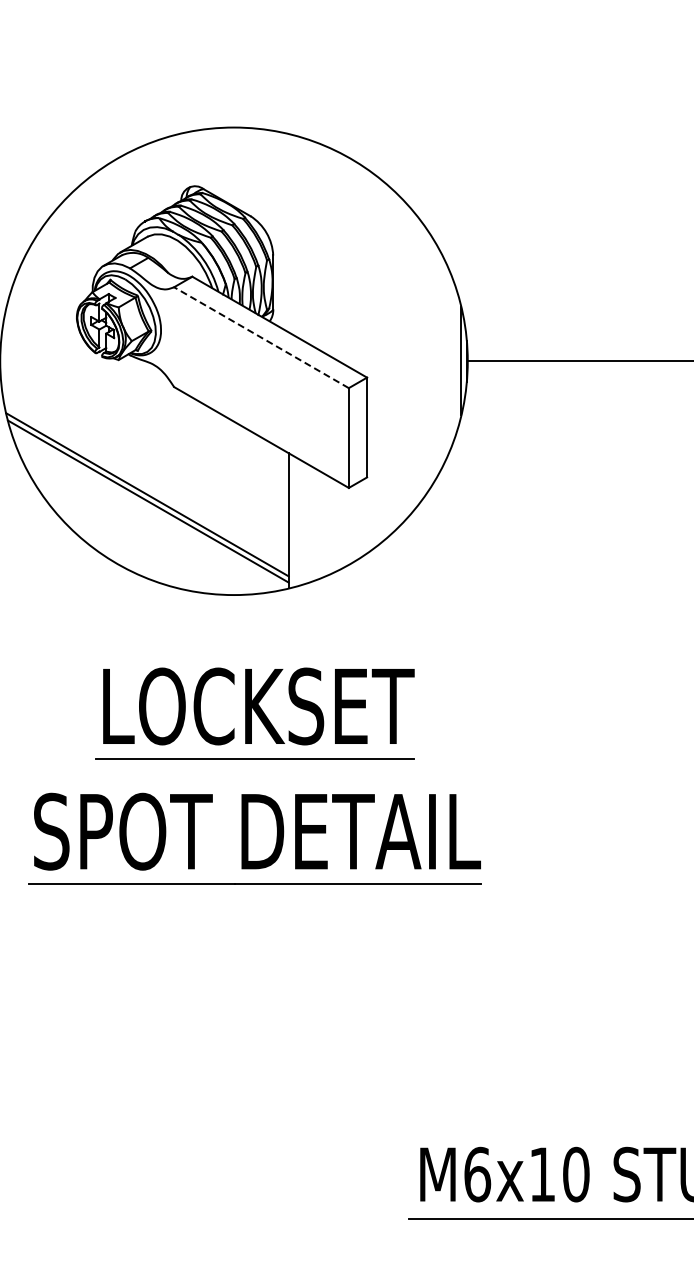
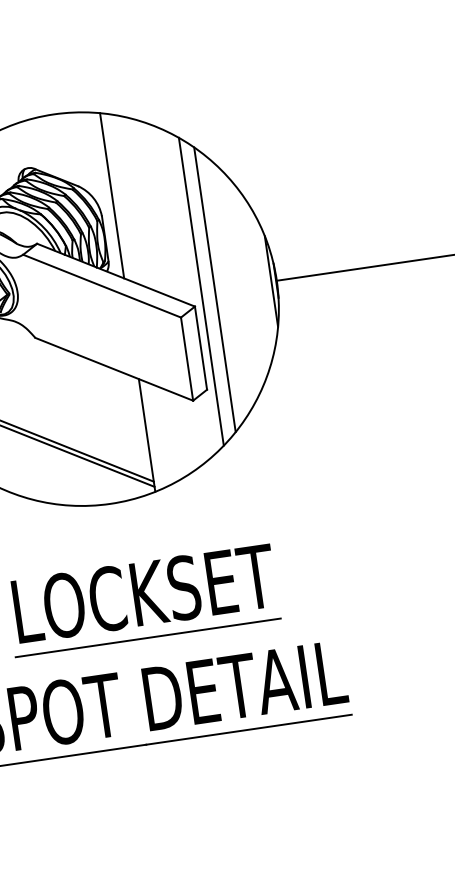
line: (288, 232) -> (111, 195), added
line: (261, 337) -> (102, 285), dashed -> solid
line: (377, 360) -> (201, 291), added
line: (393, 360) -> (214, 289), added

